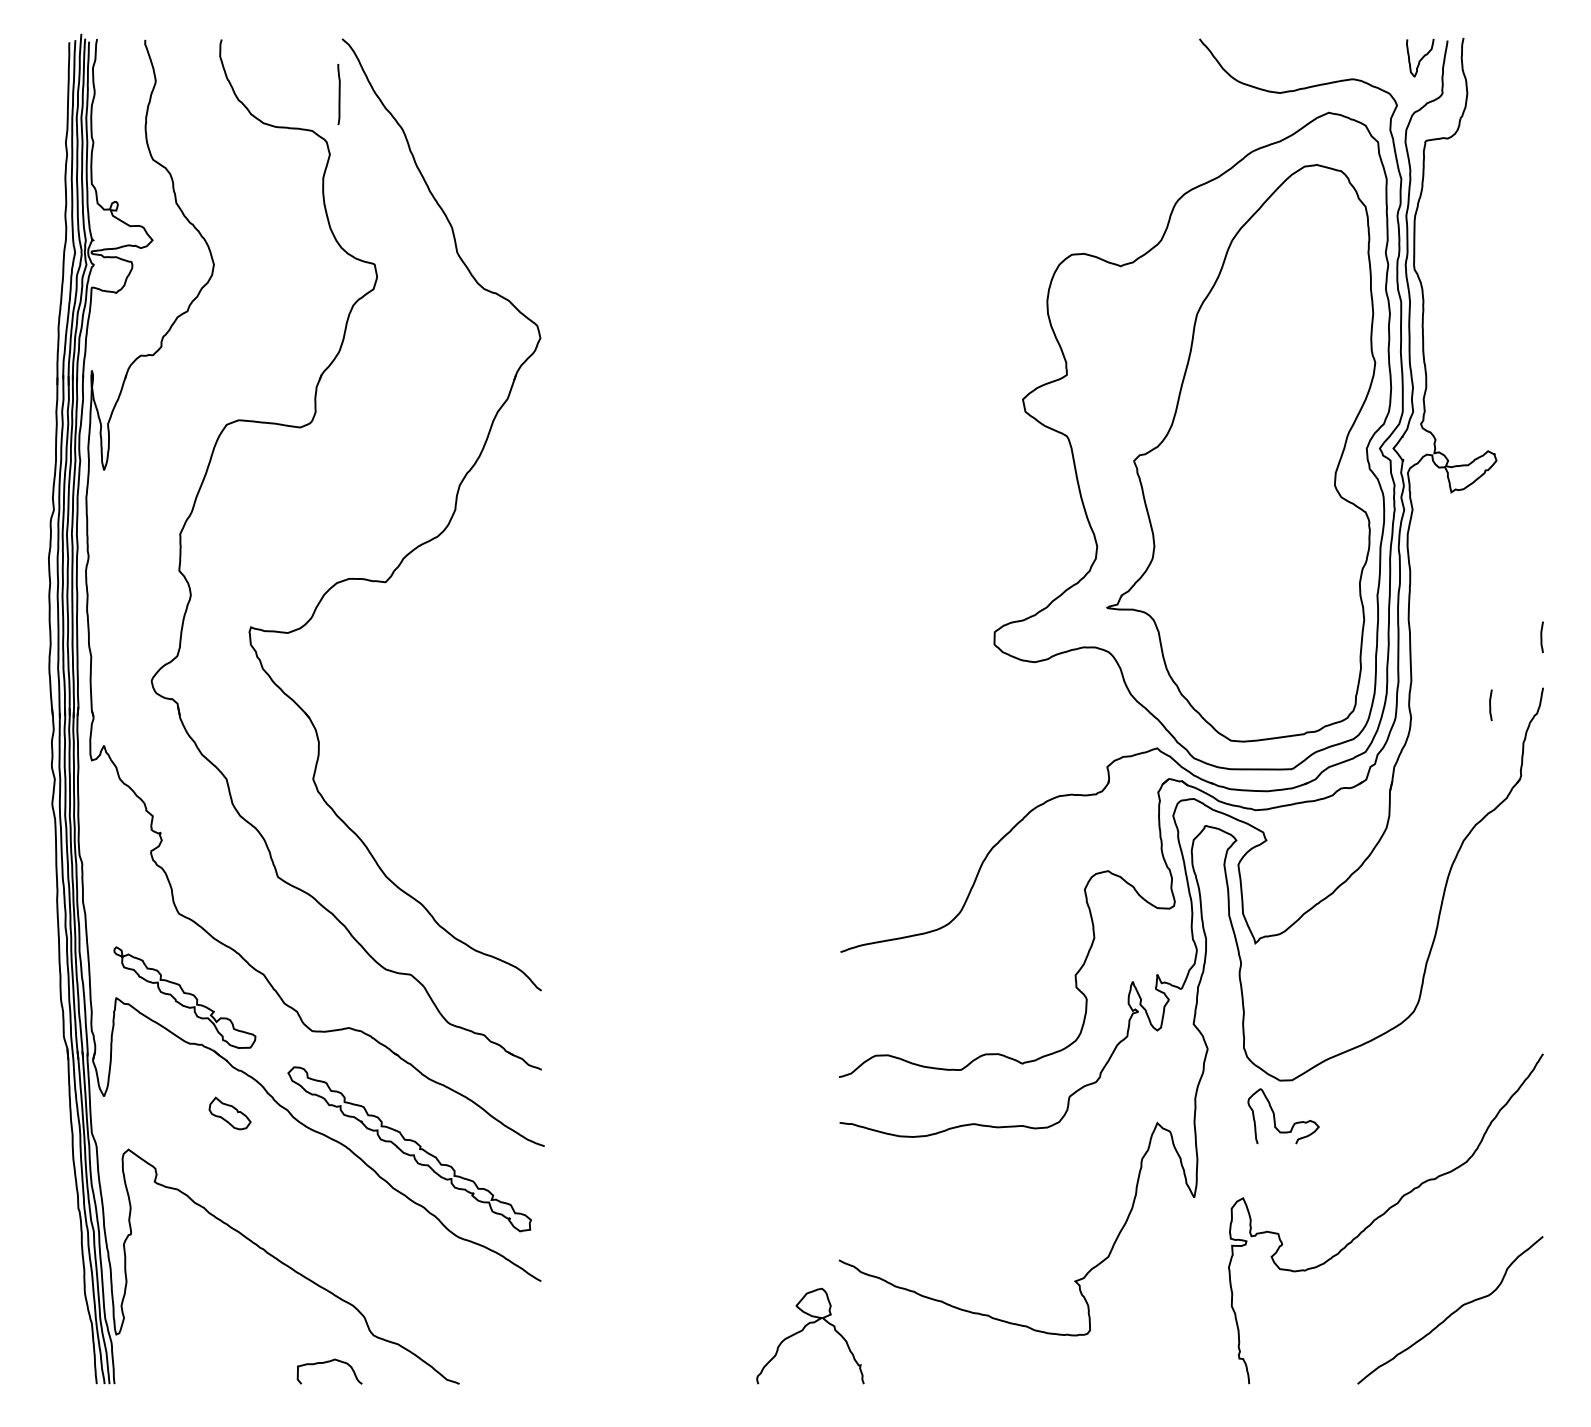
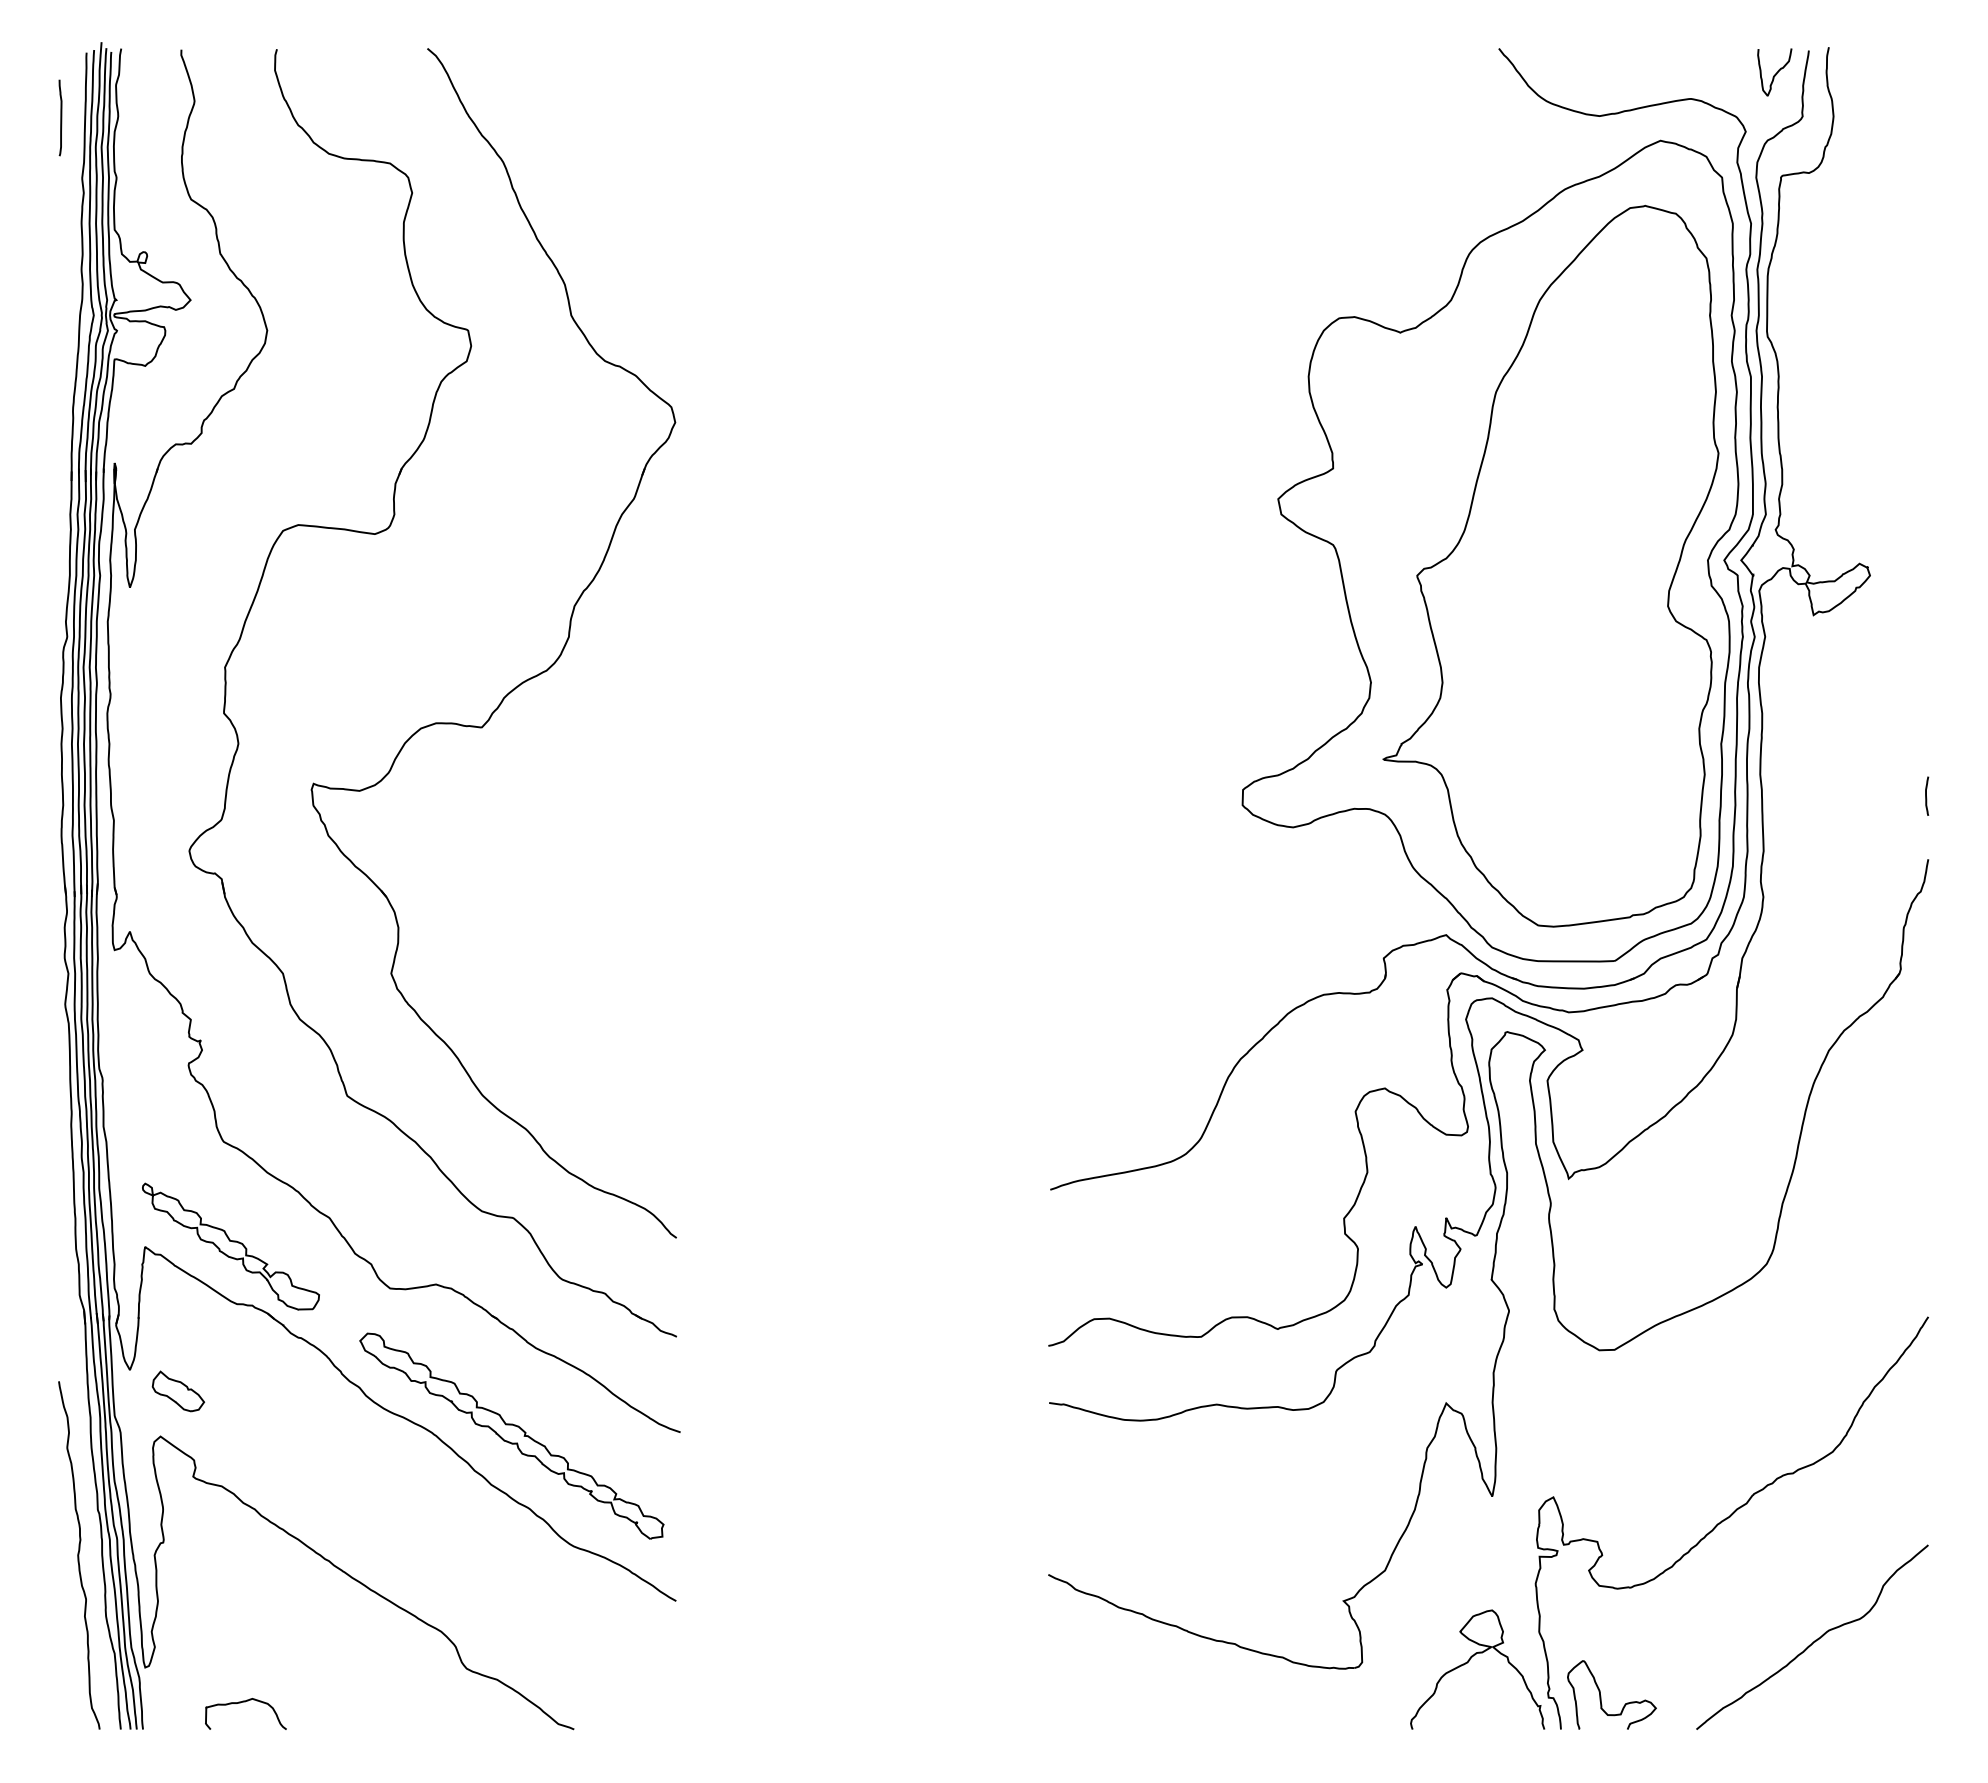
curve: (338, 94) -> (60, 117), moved
curve: (1490, 704) -> (1862, 880), removed
part: (230, 1113) -> (178, 1391), moved
curve: (1275, 1116) -> (1601, 1695), moved
curve: (63, 1244) -> (79, 1555), added
curve: (803, 1329) -> (1469, 1661), moved
curve: (329, 1362) -> (245, 1702), moved

